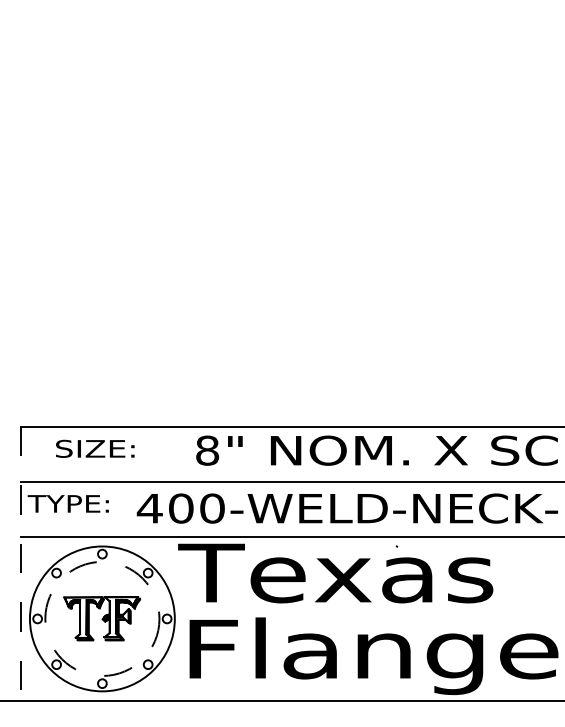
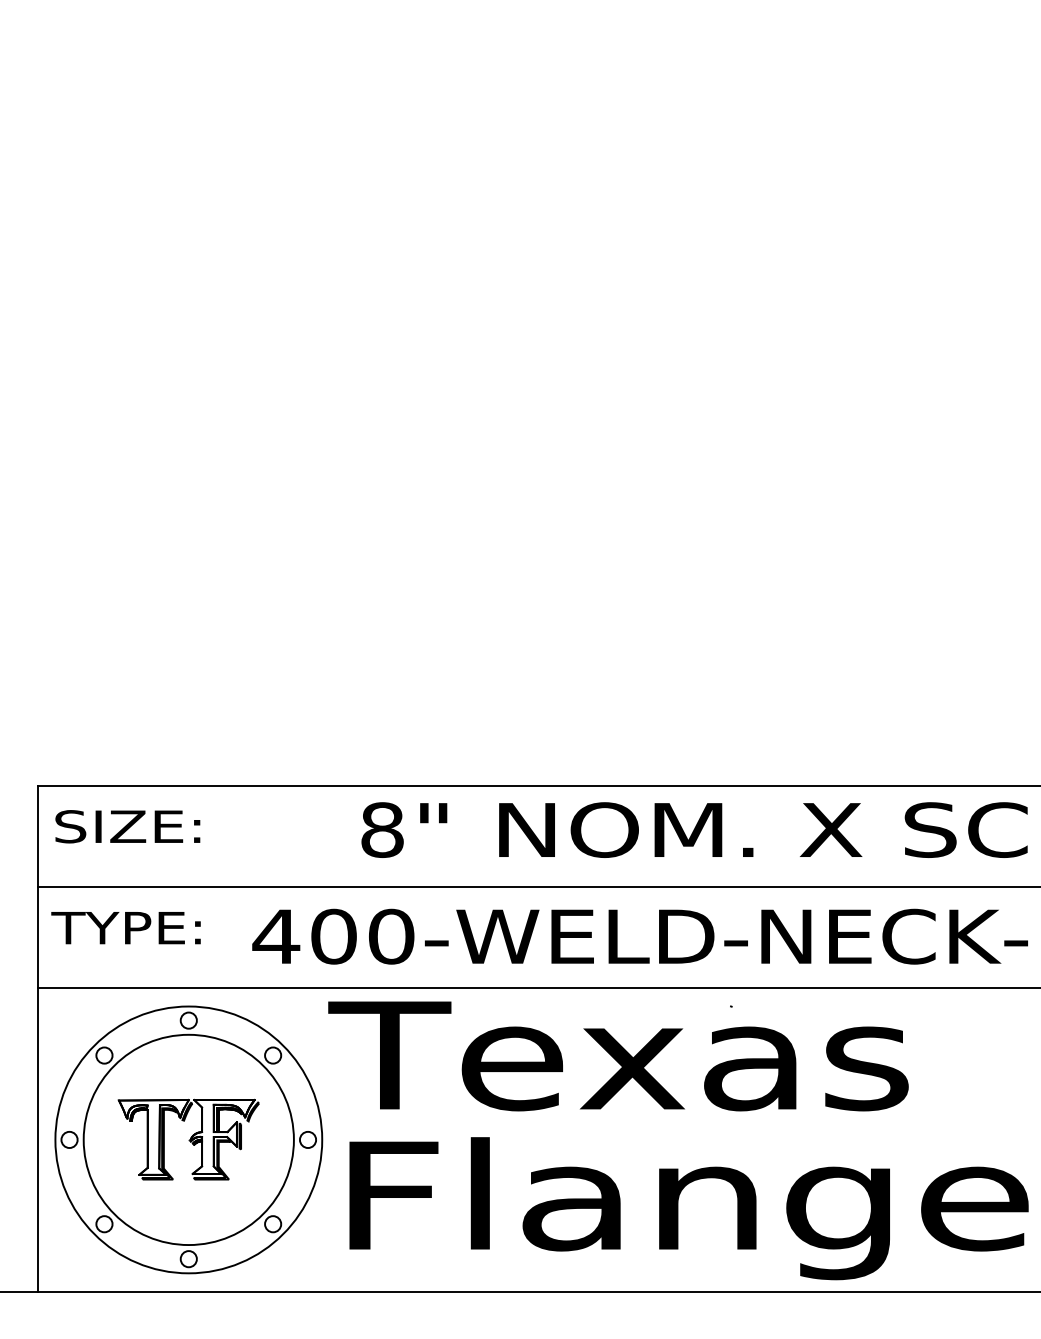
text: (95, 448) -> (128, 826), moved
line: (20, 564) -> (37, 1039), dashed -> solid
circle: (102, 618) -> (188, 1139), dashed -> solid

